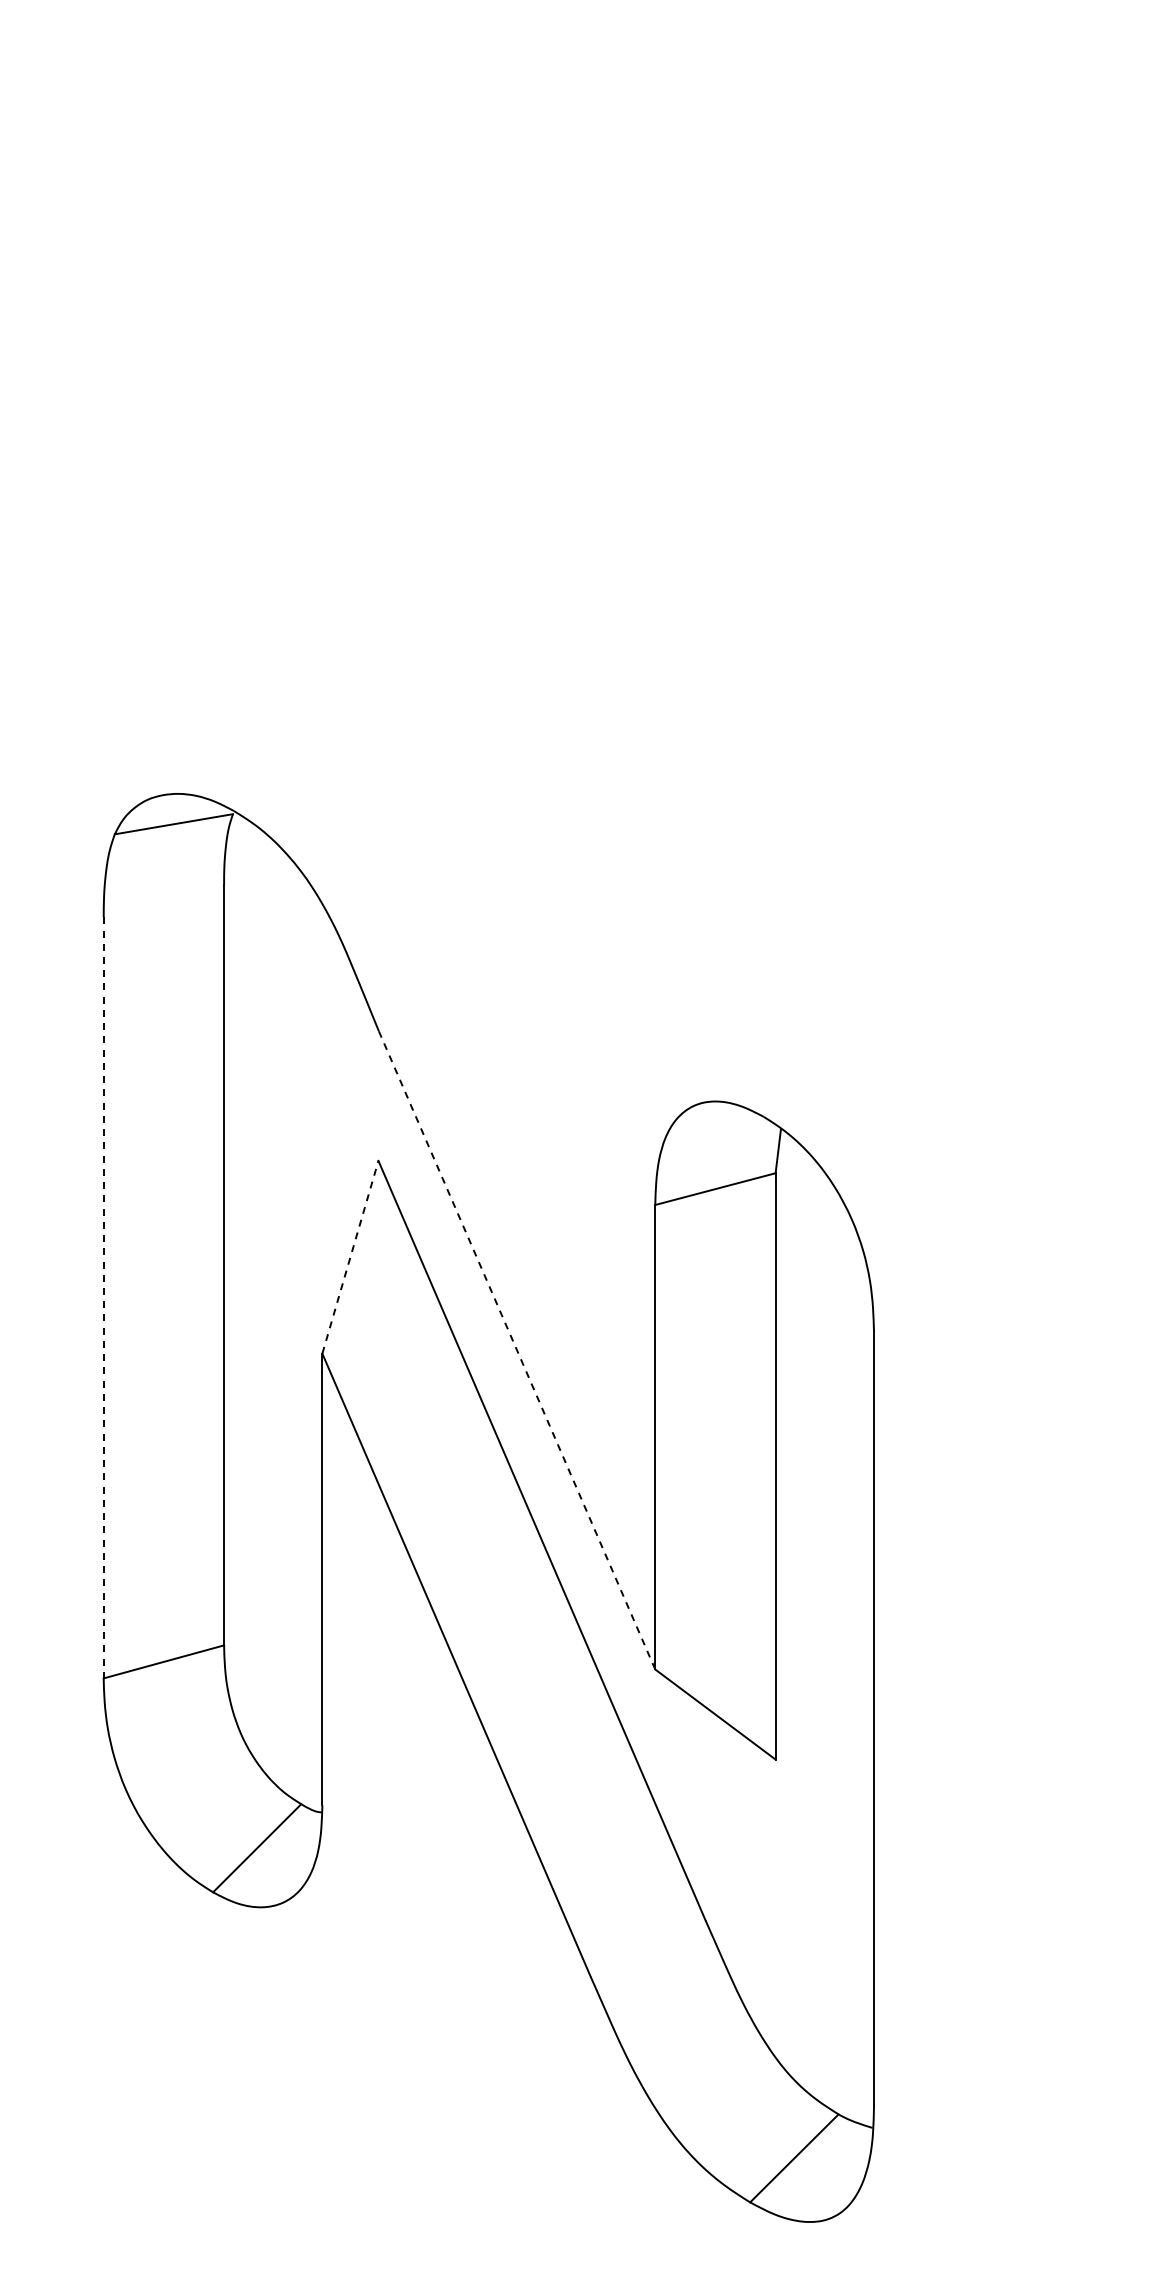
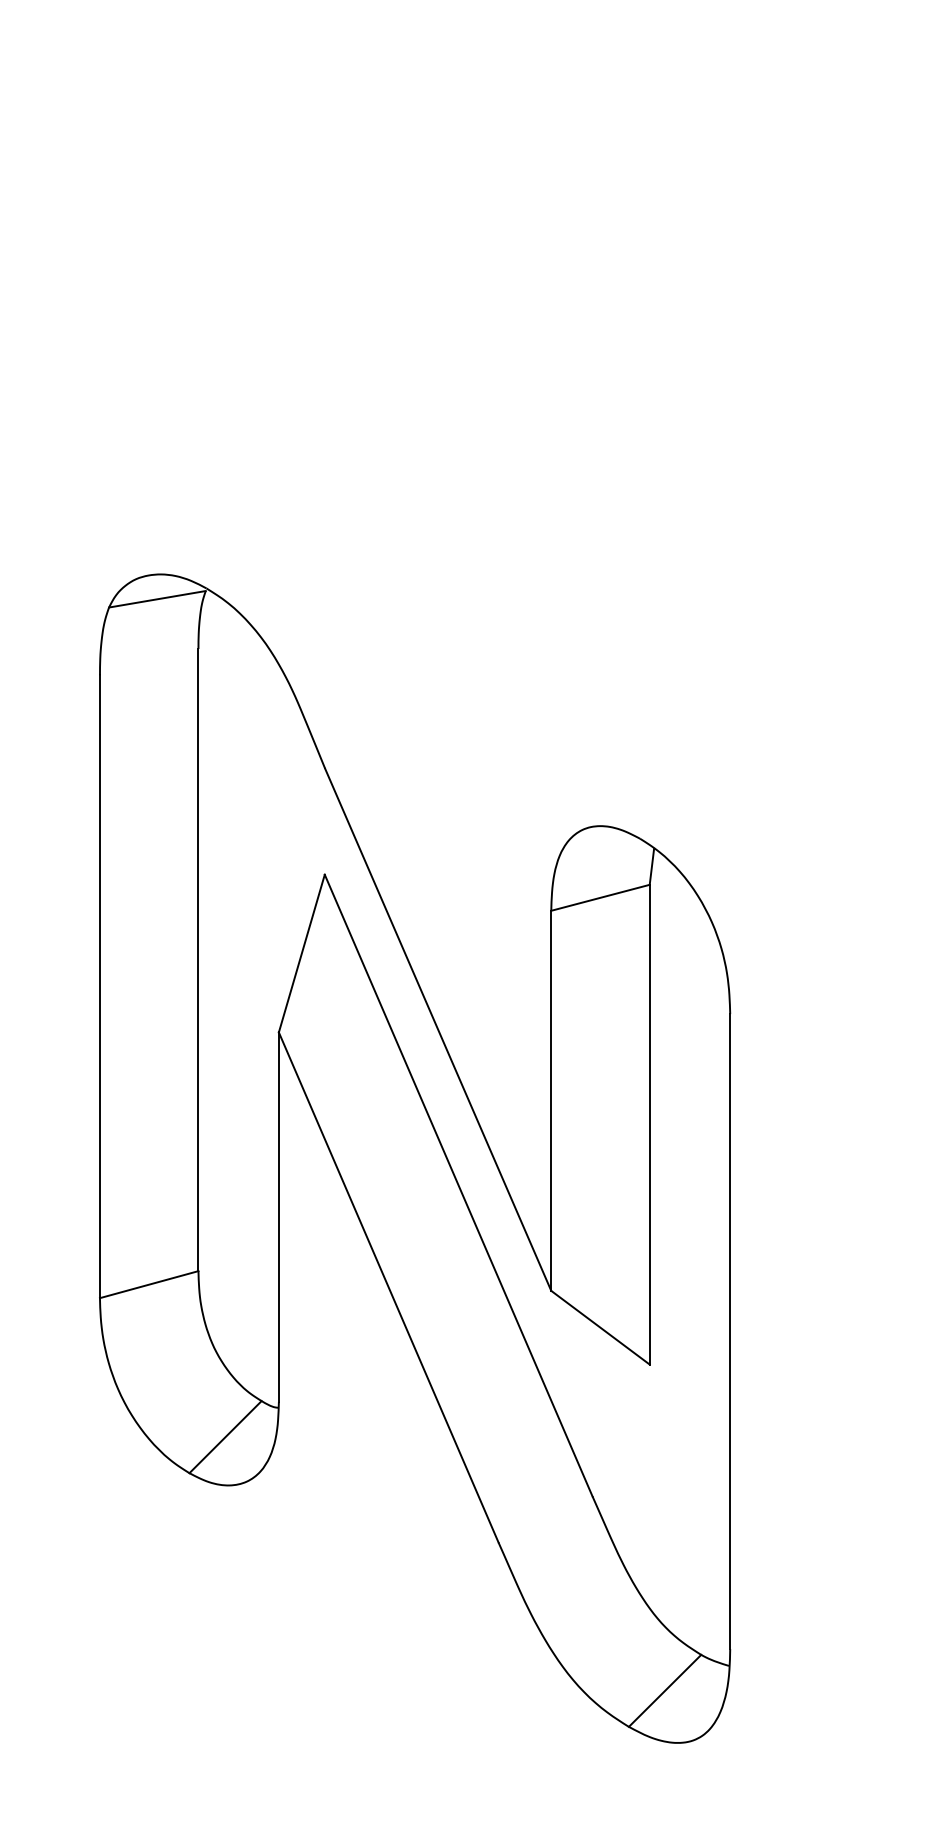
line: (350, 1256) -> (301, 952), dashed -> solid
line: (103, 1297) -> (99, 986), dashed -> solid
line: (517, 1350) -> (438, 1029), dashed -> solid

